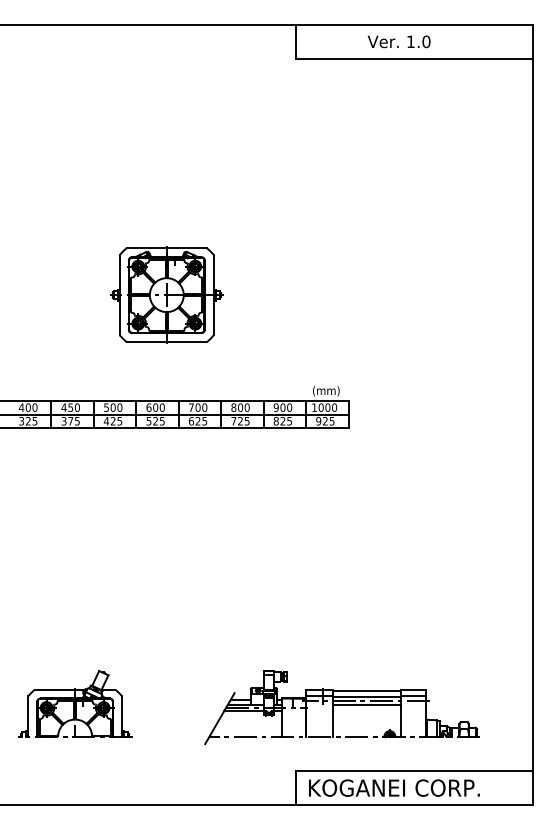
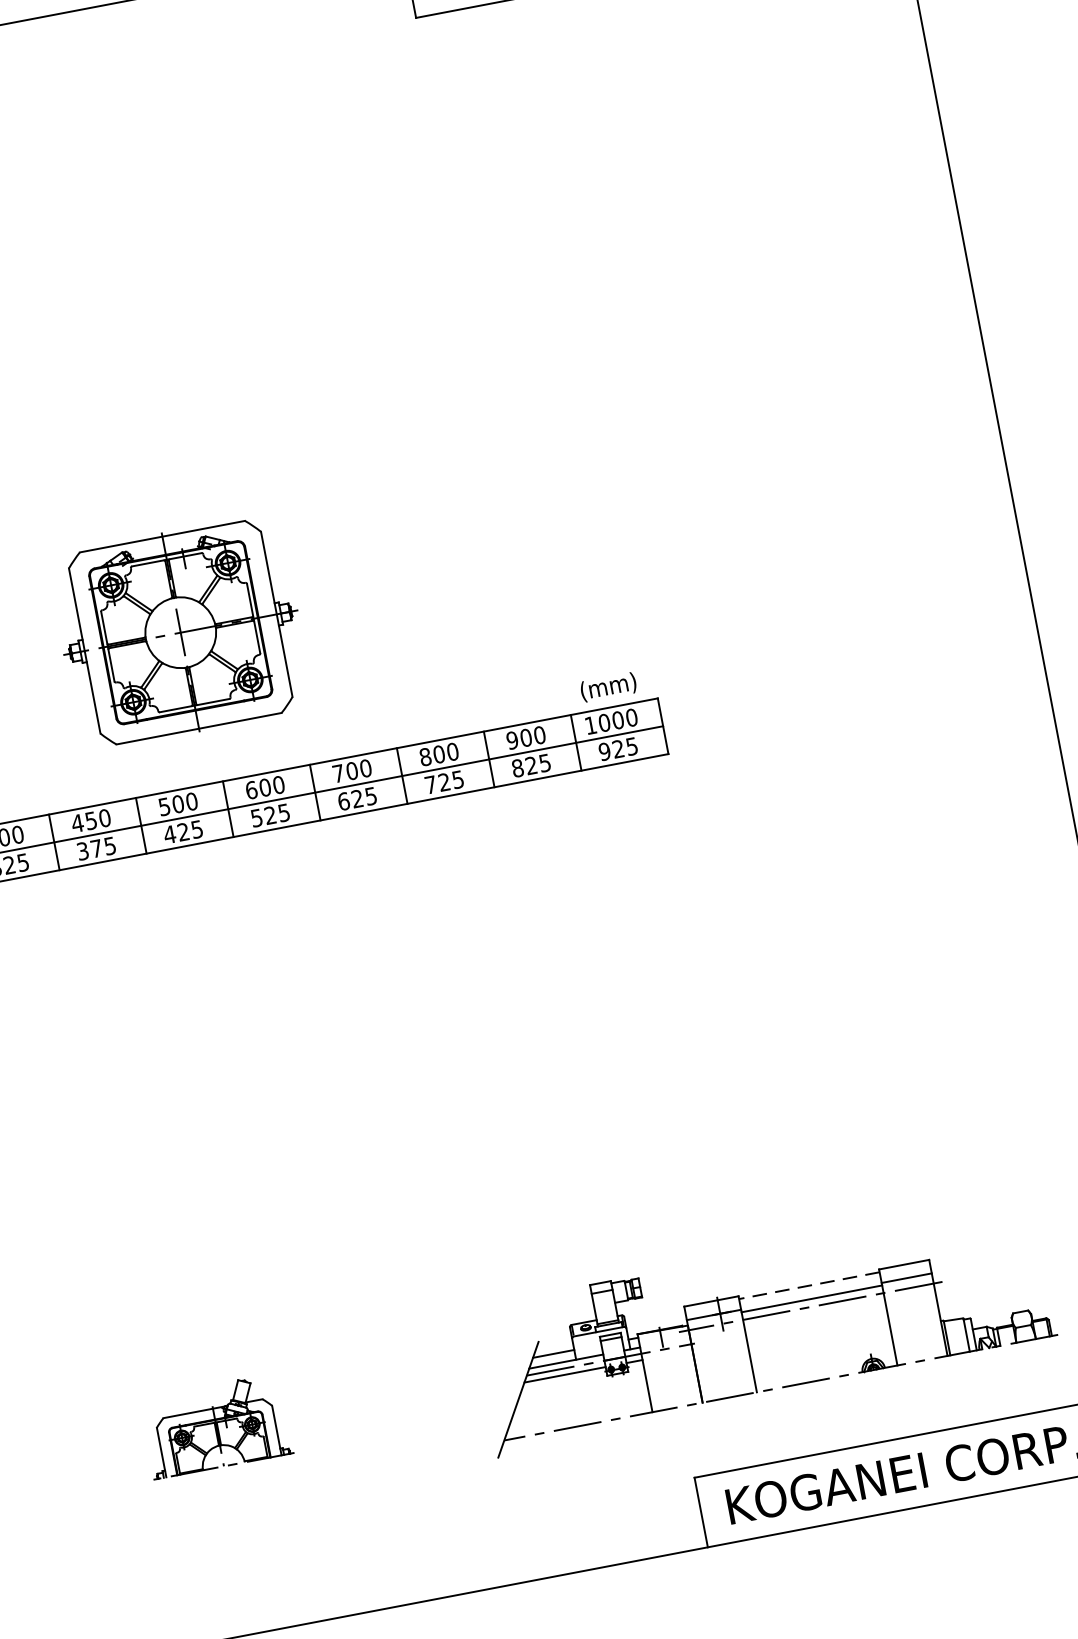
part: (166, 294) -> (179, 631), moved
line: (366, 691) -> (808, 1286), solid -> dashed
part: (75, 703) -> (216, 1425), size x0.6
line: (366, 704) -> (813, 1313), removed

